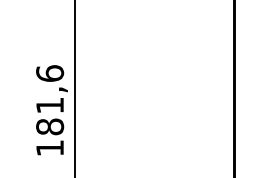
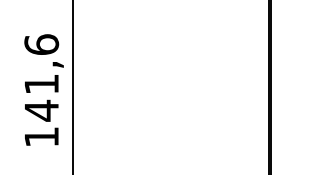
text: (50, 126) -> (42, 110), 181,6 -> 141,6

